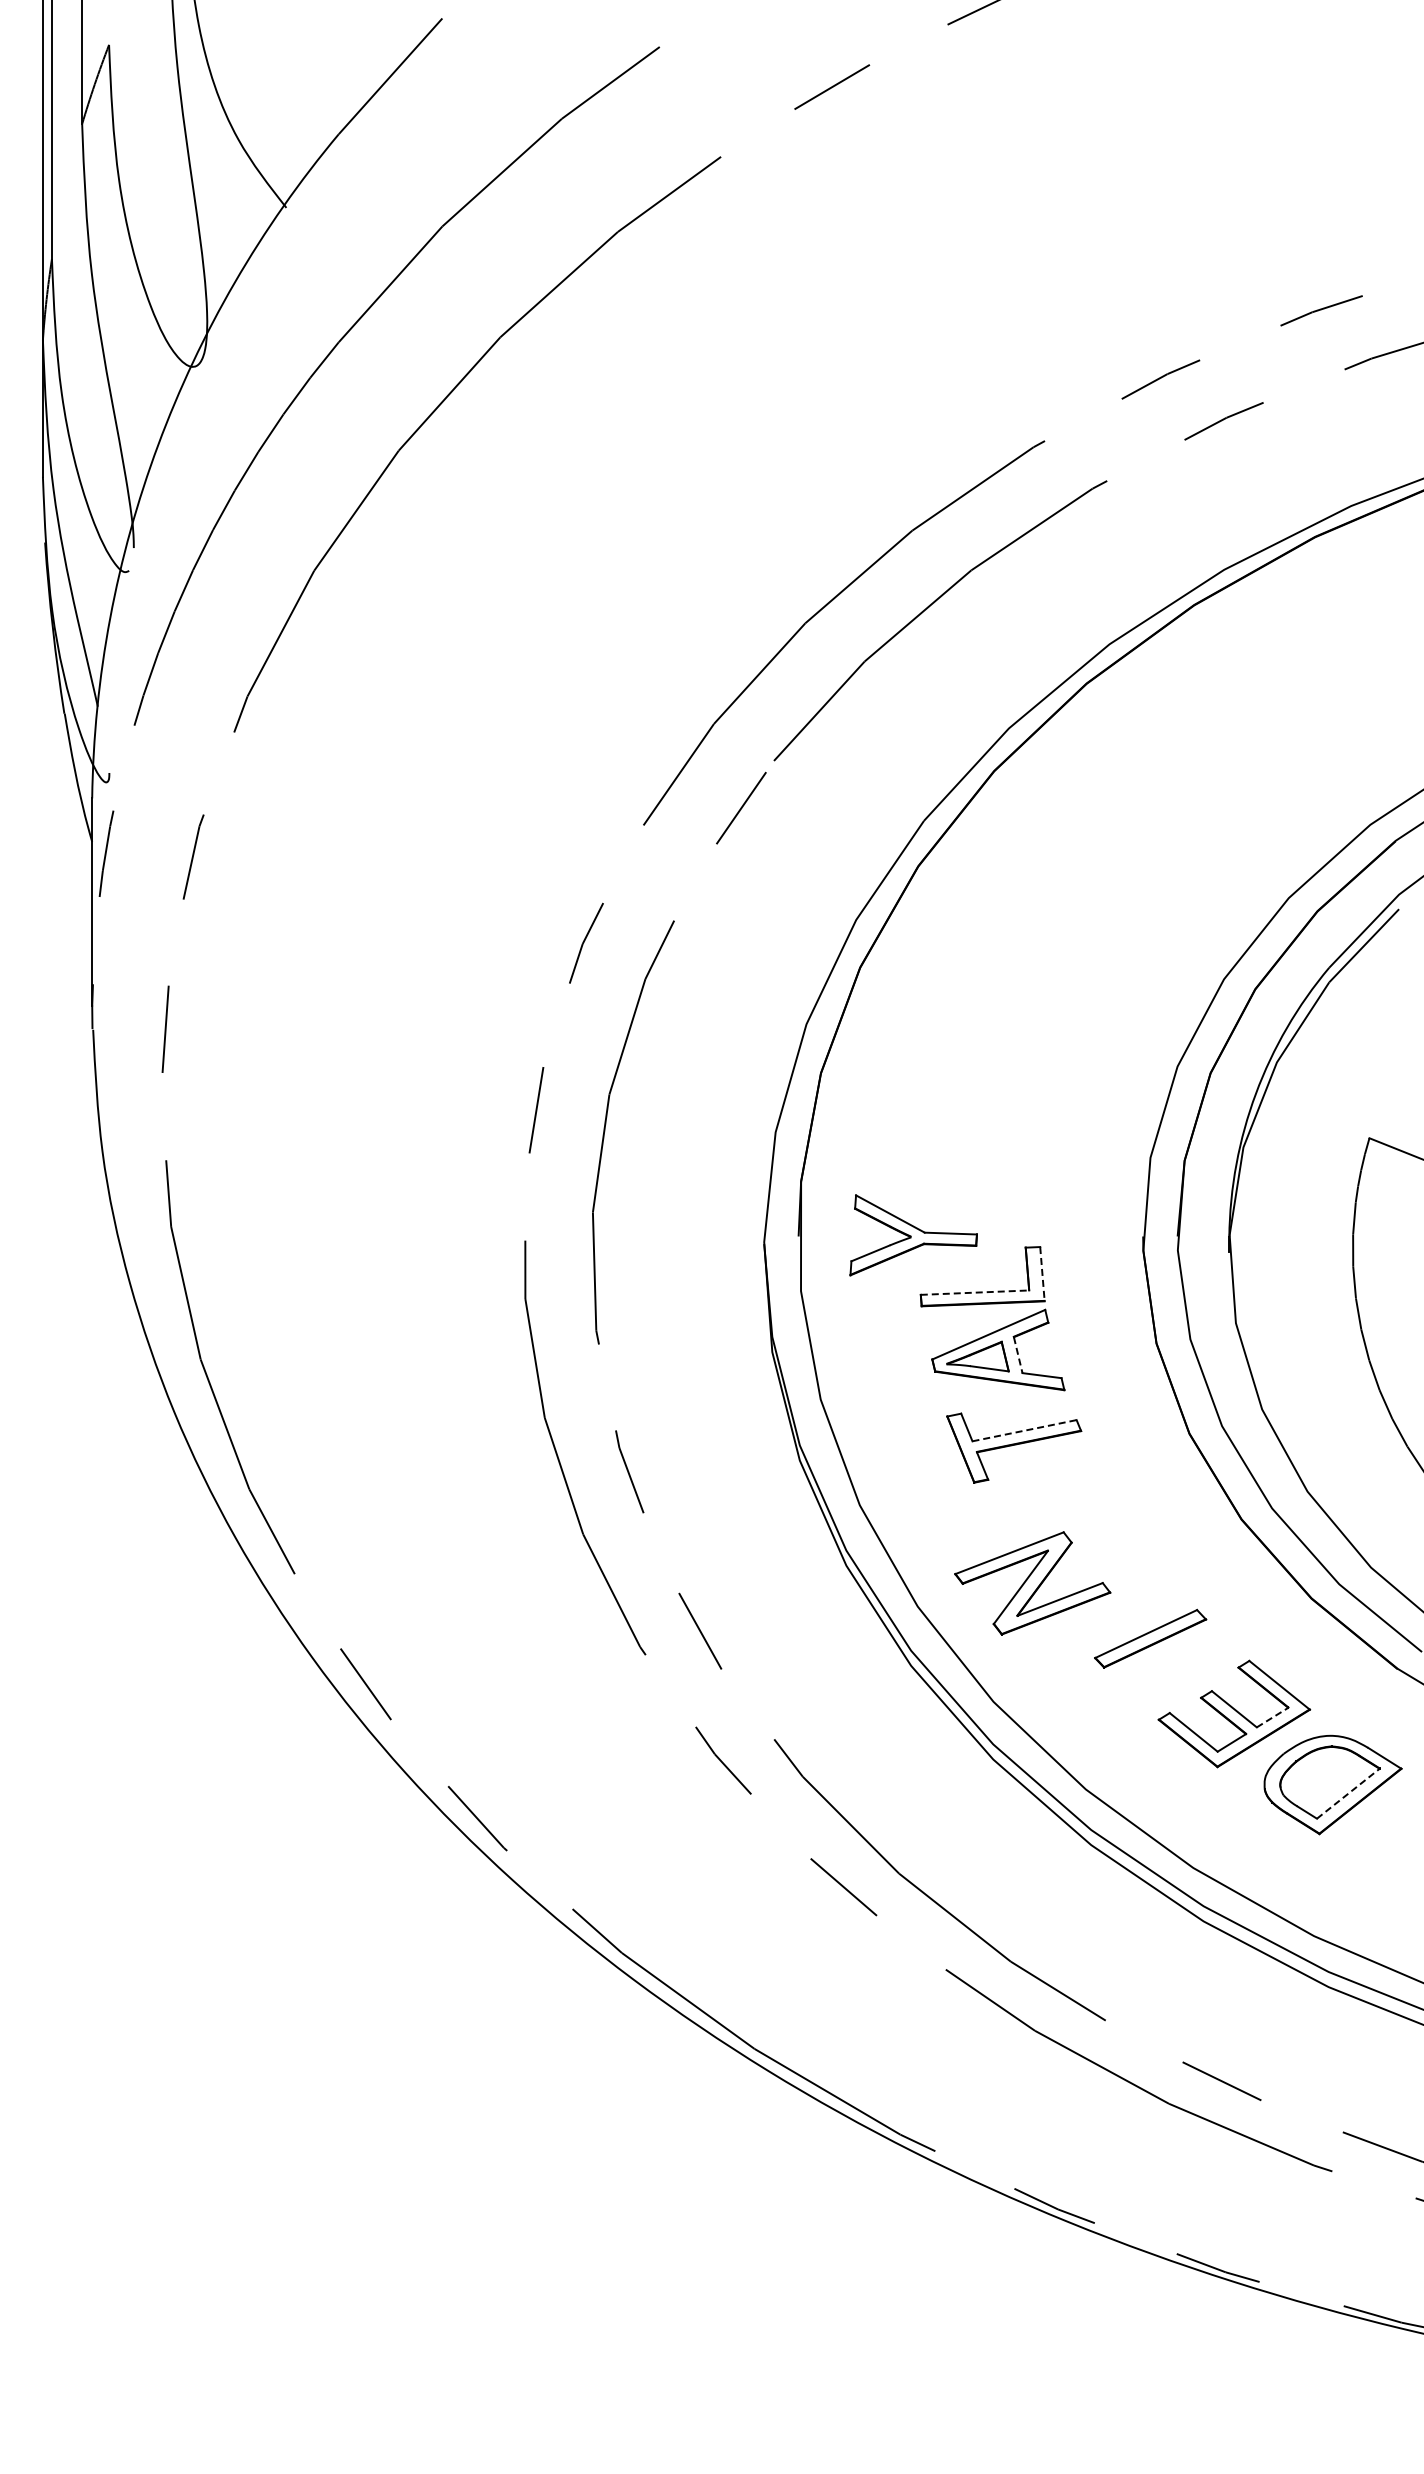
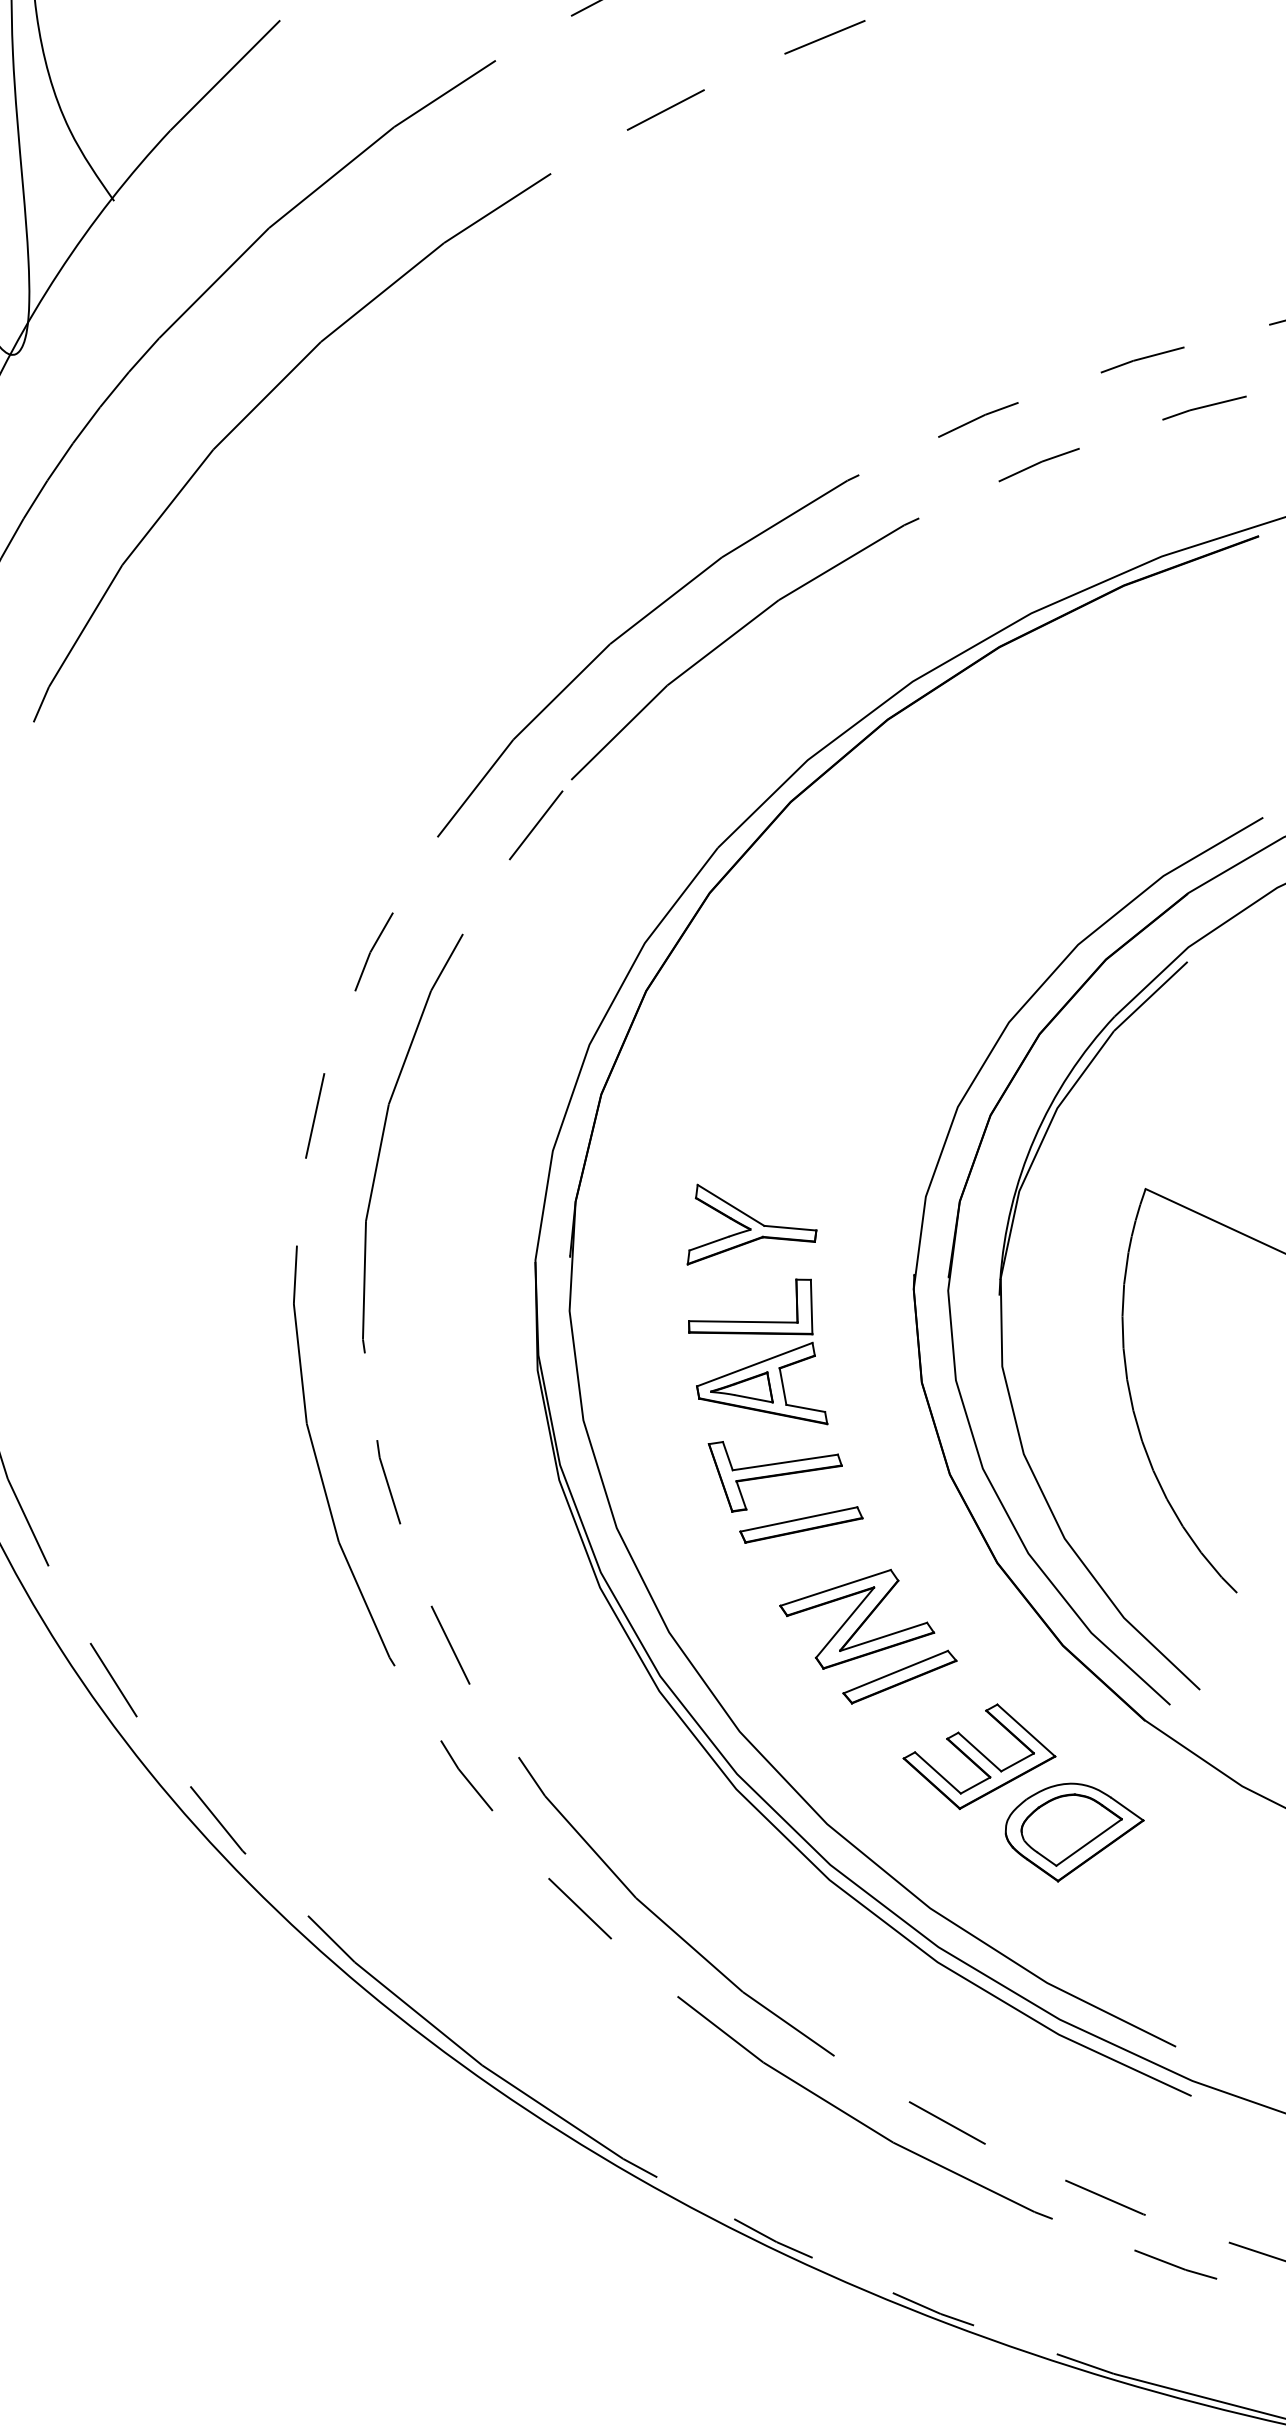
part: (913, 1235) -> (752, 1228), moved
line: (1042, 1274) -> (811, 1307), dashed -> solid
line: (975, 1292) -> (743, 1321), dashed -> solid
line: (1018, 1355) -> (783, 1387), dashed -> solid
line: (1025, 1430) -> (786, 1462), dashed -> solid
part: (1043, 1492) -> (800, 1525), added
part: (1032, 1583) -> (856, 1619), moved
line: (1272, 1717) -> (1017, 1762), dashed -> solid
line: (1348, 1793) -> (1089, 1842), dashed -> solid

